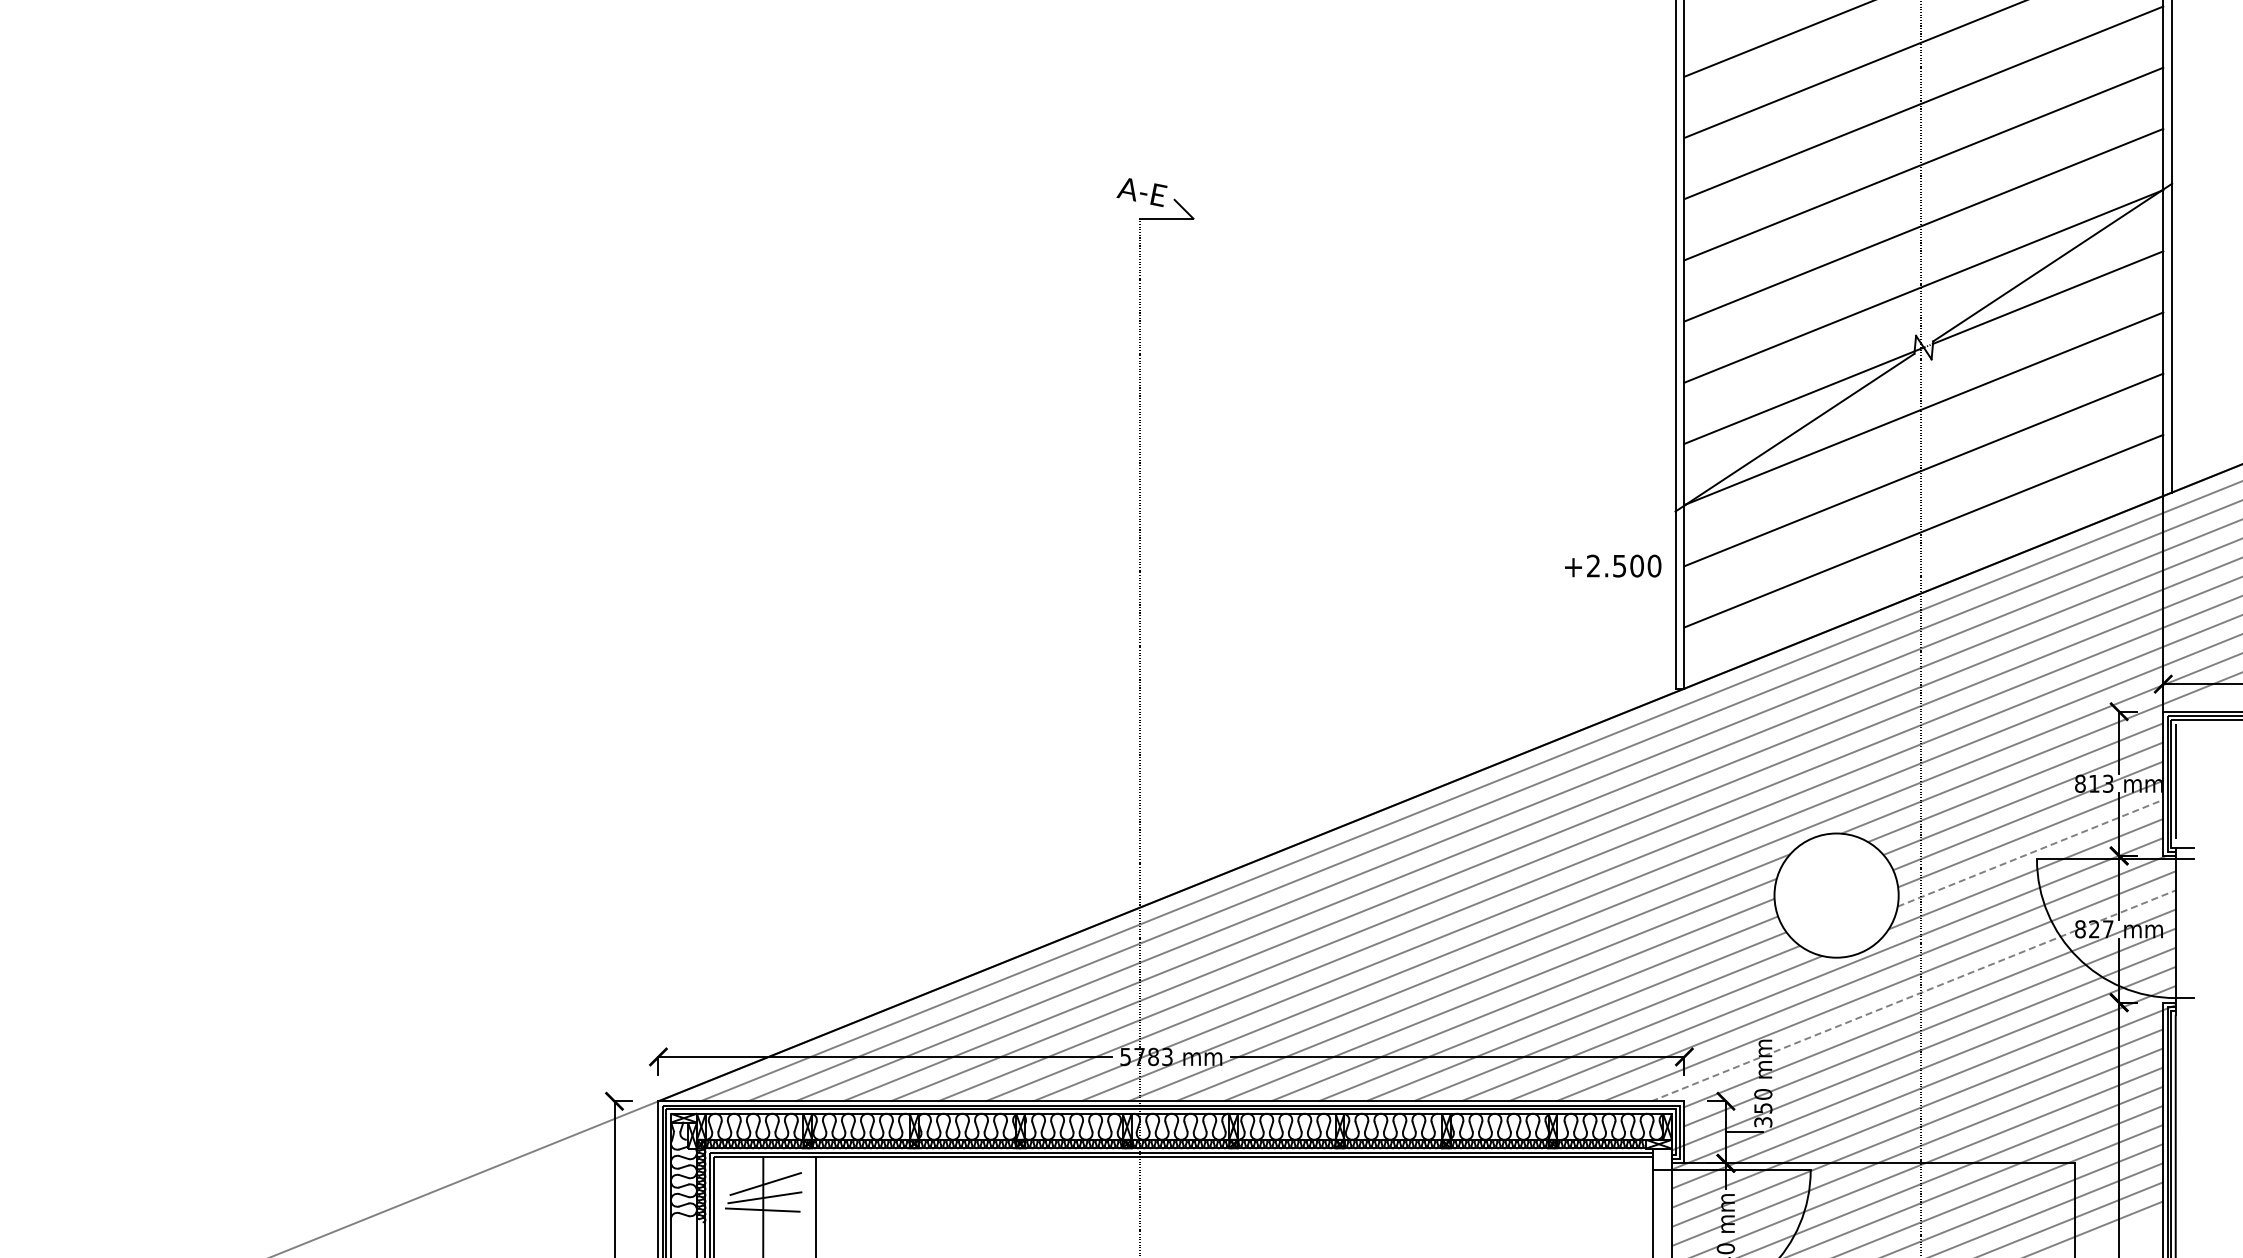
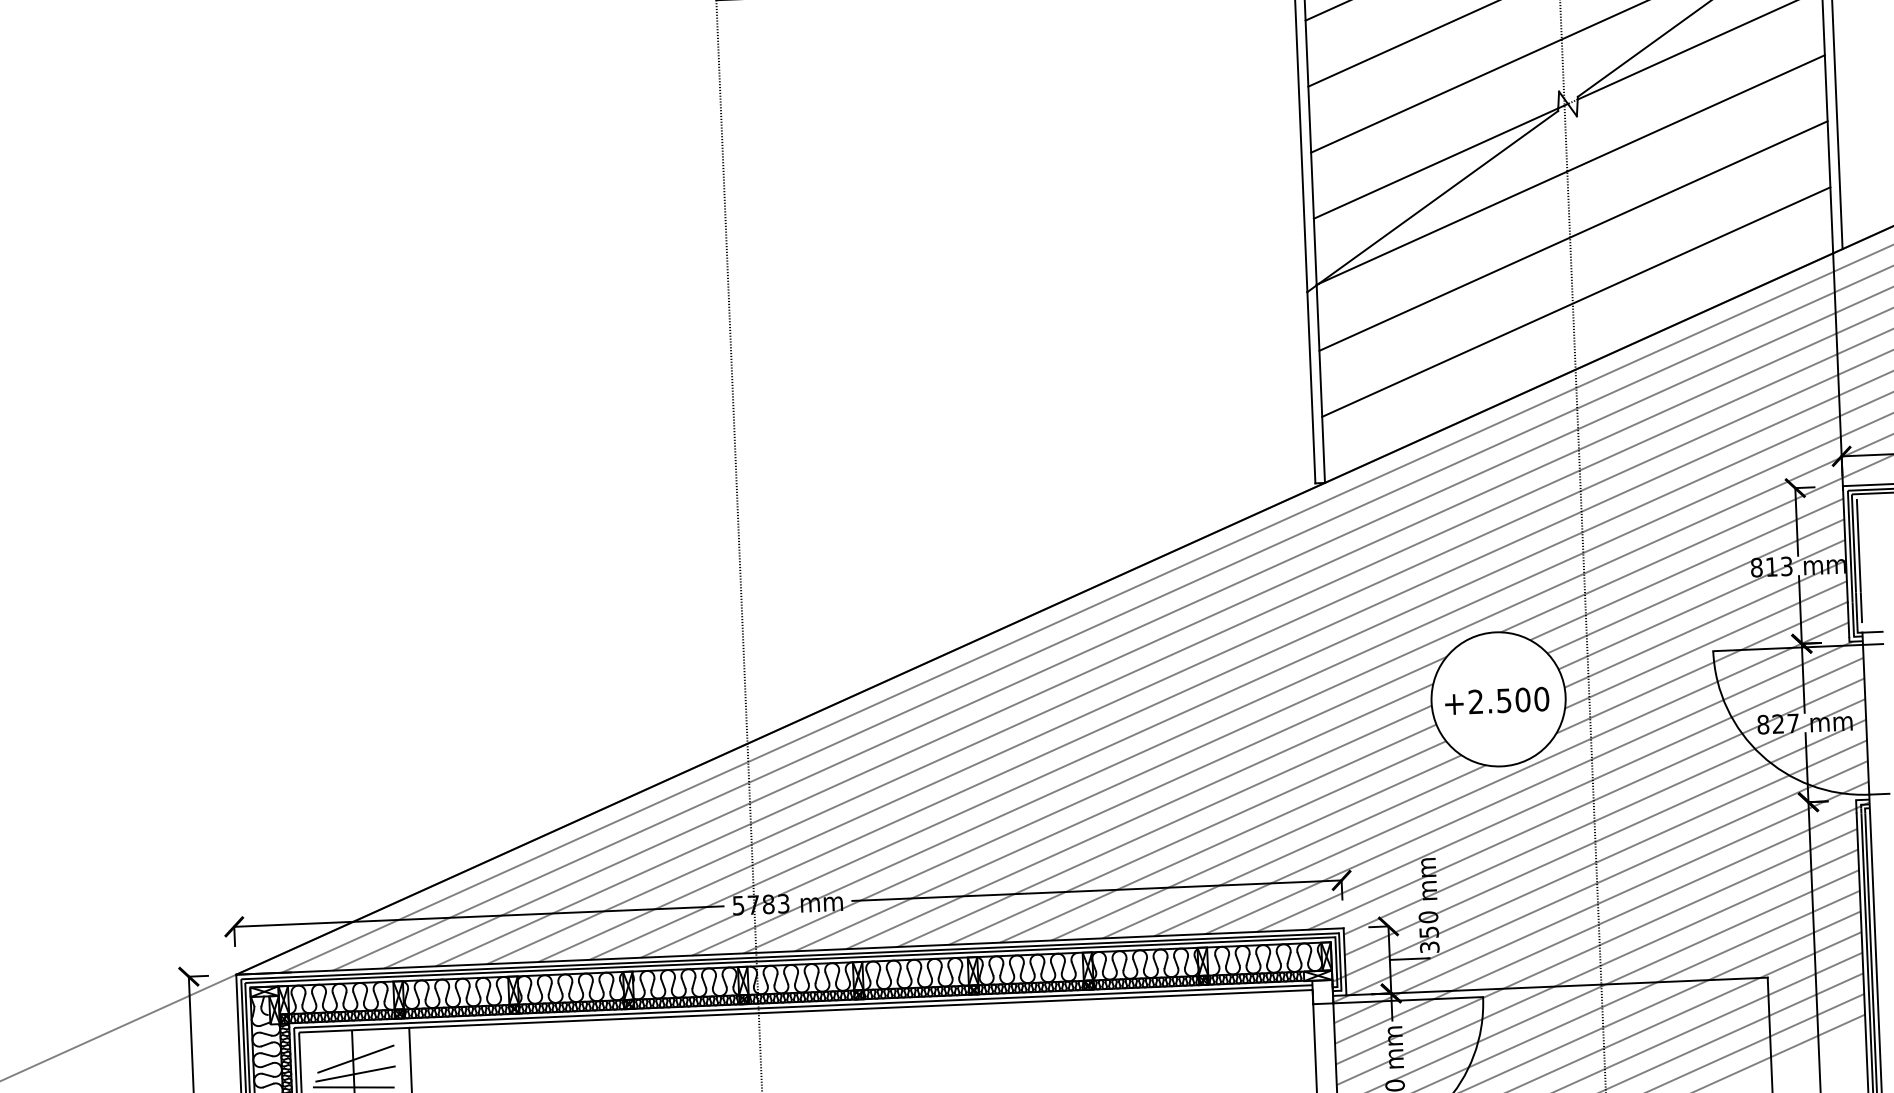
text: (1613, 565) -> (1497, 700), moved
line: (2030, 853) -> (1705, 645), dashed -> solid
line: (1913, 995) -> (1586, 803), dashed -> solid

